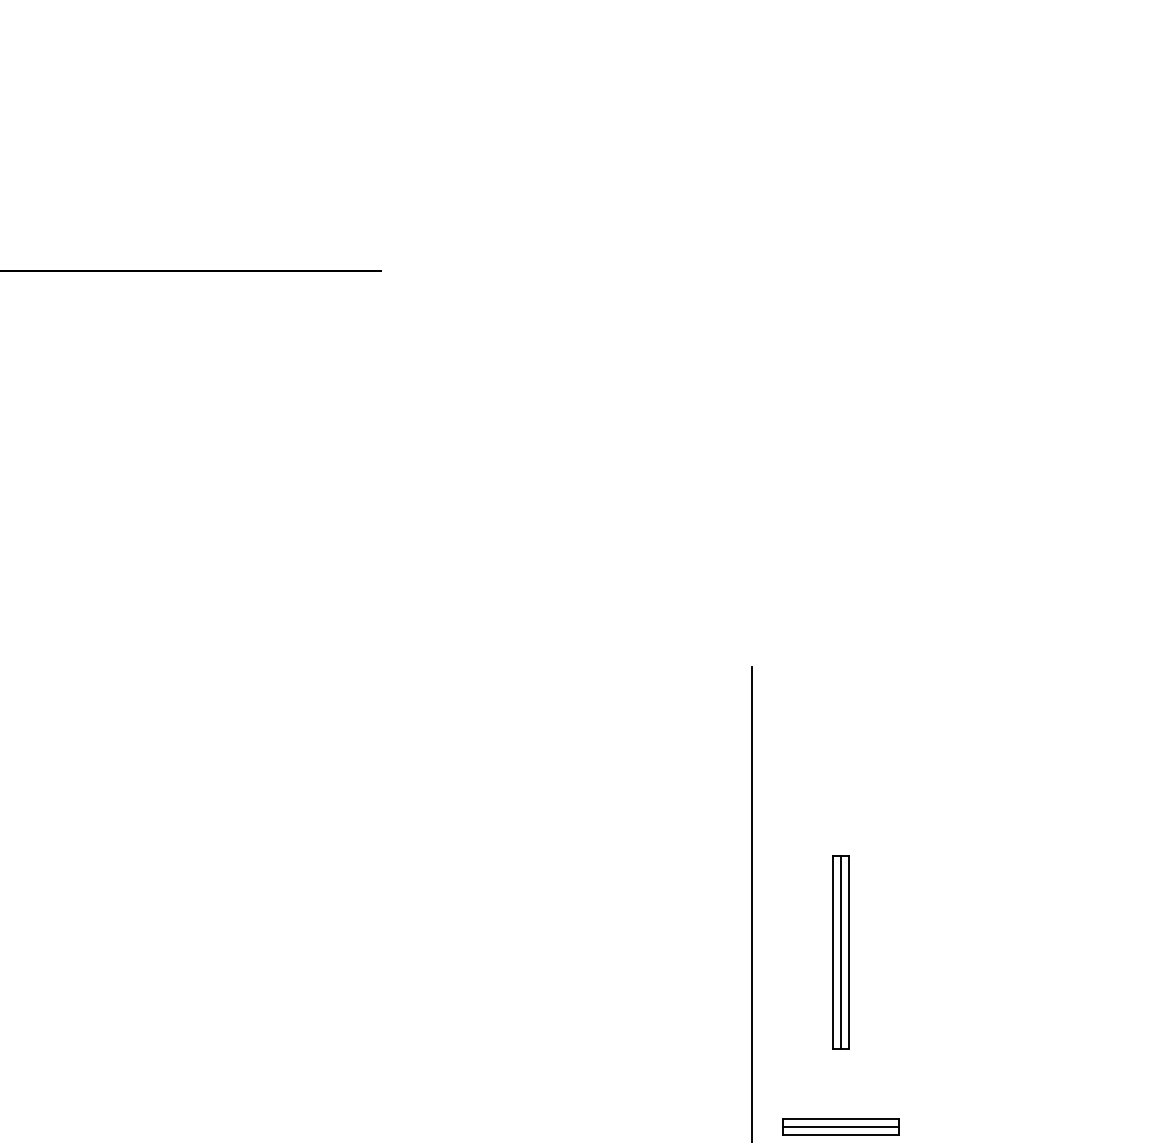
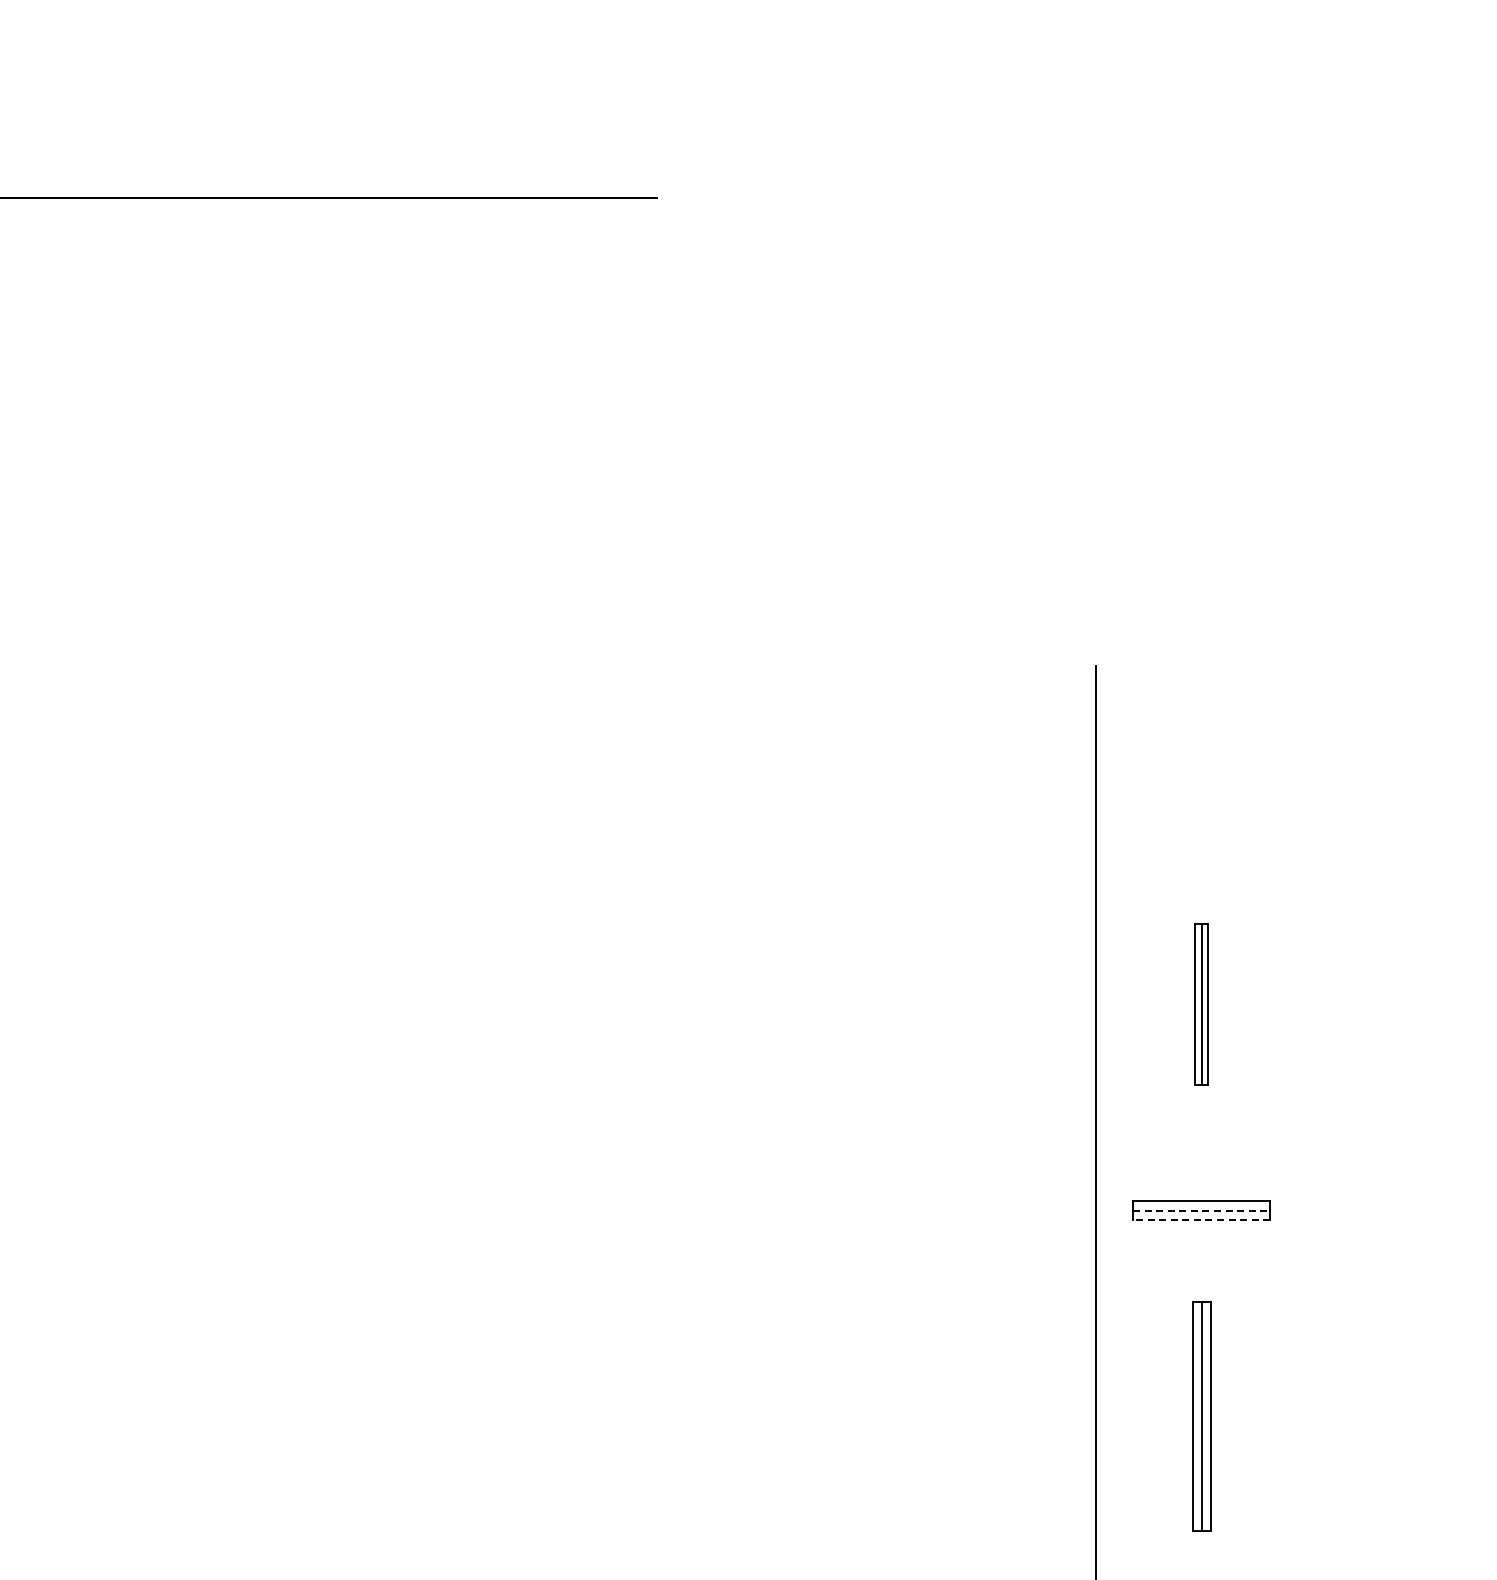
part: (840, 952) -> (1201, 1004), size x0.7
line: (840, 1126) -> (1201, 1210), solid -> dashed
line: (840, 1134) -> (1201, 1219), solid -> dashed

